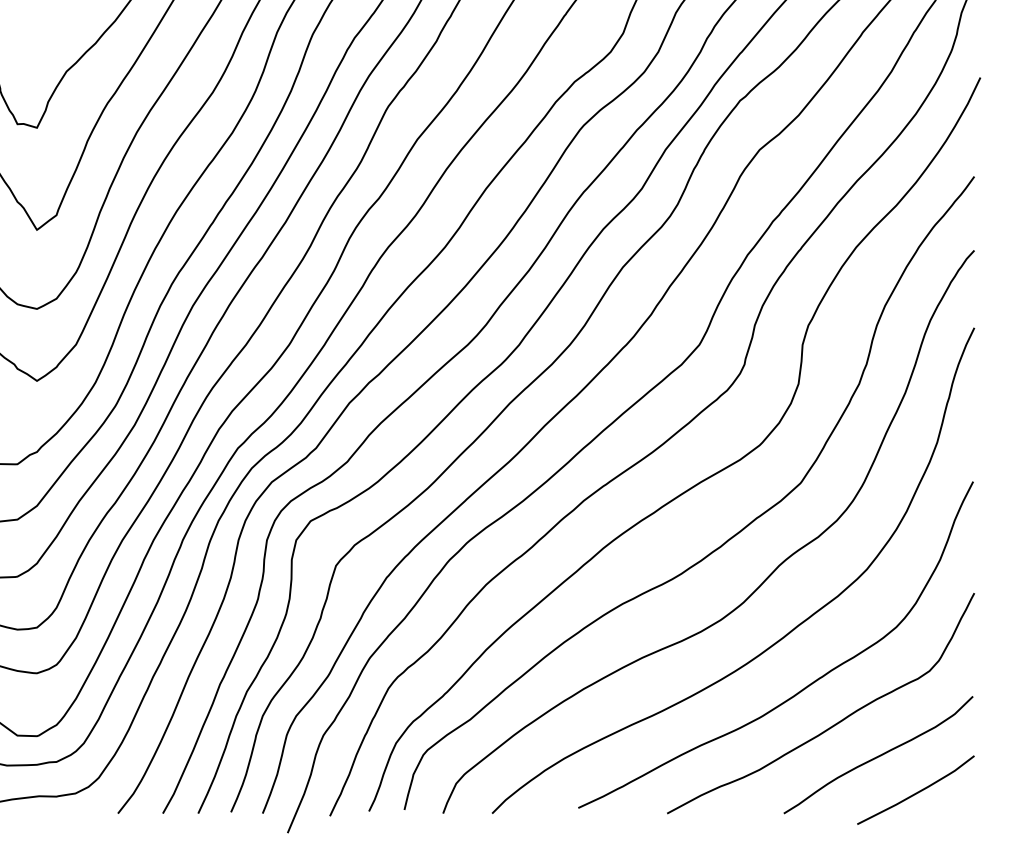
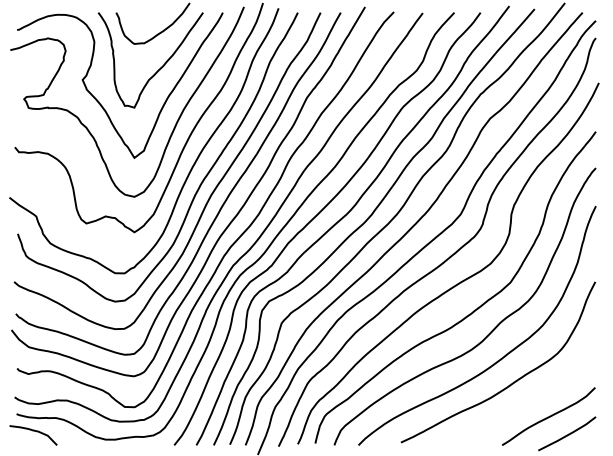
curve: (837, 720) -> (528, 399), removed

